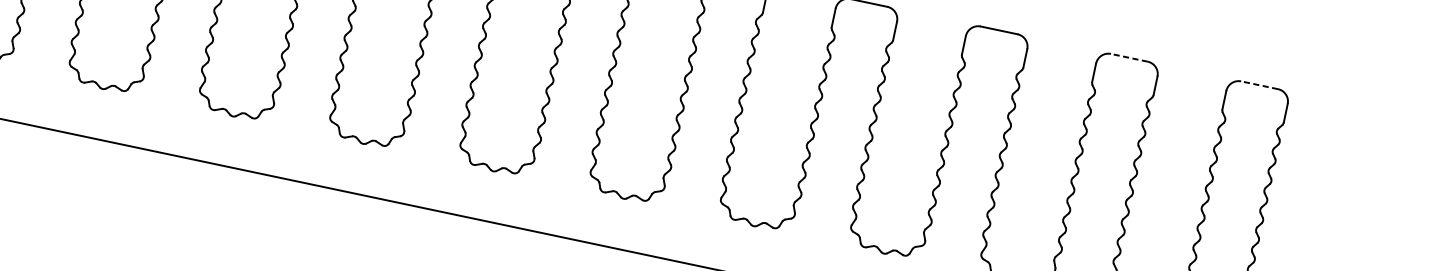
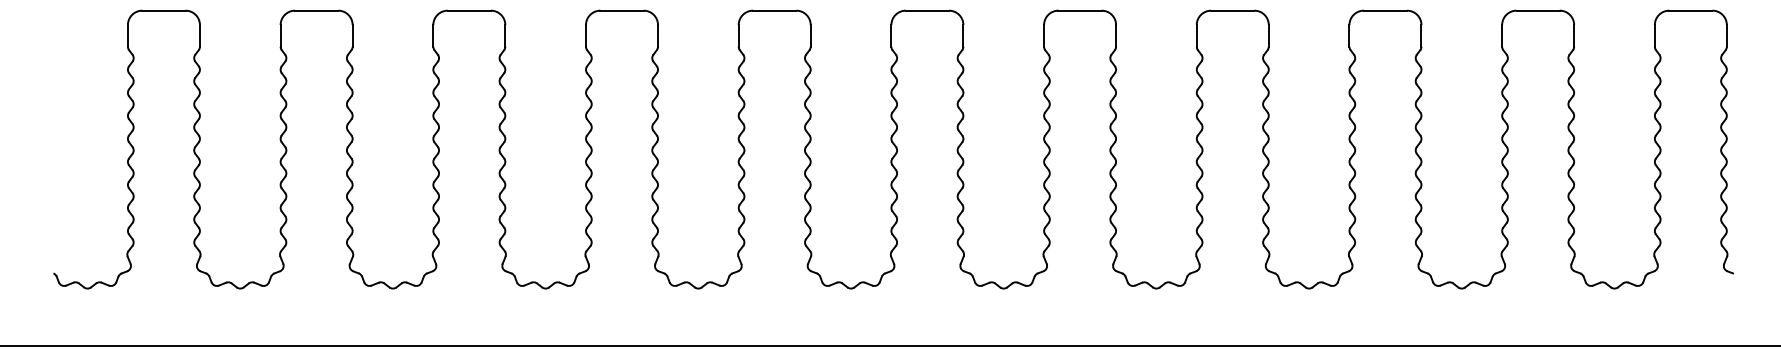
line: (1129, 57) -> (1538, 10), dashed -> solid
line: (1259, 85) -> (1690, 10), dashed -> solid

